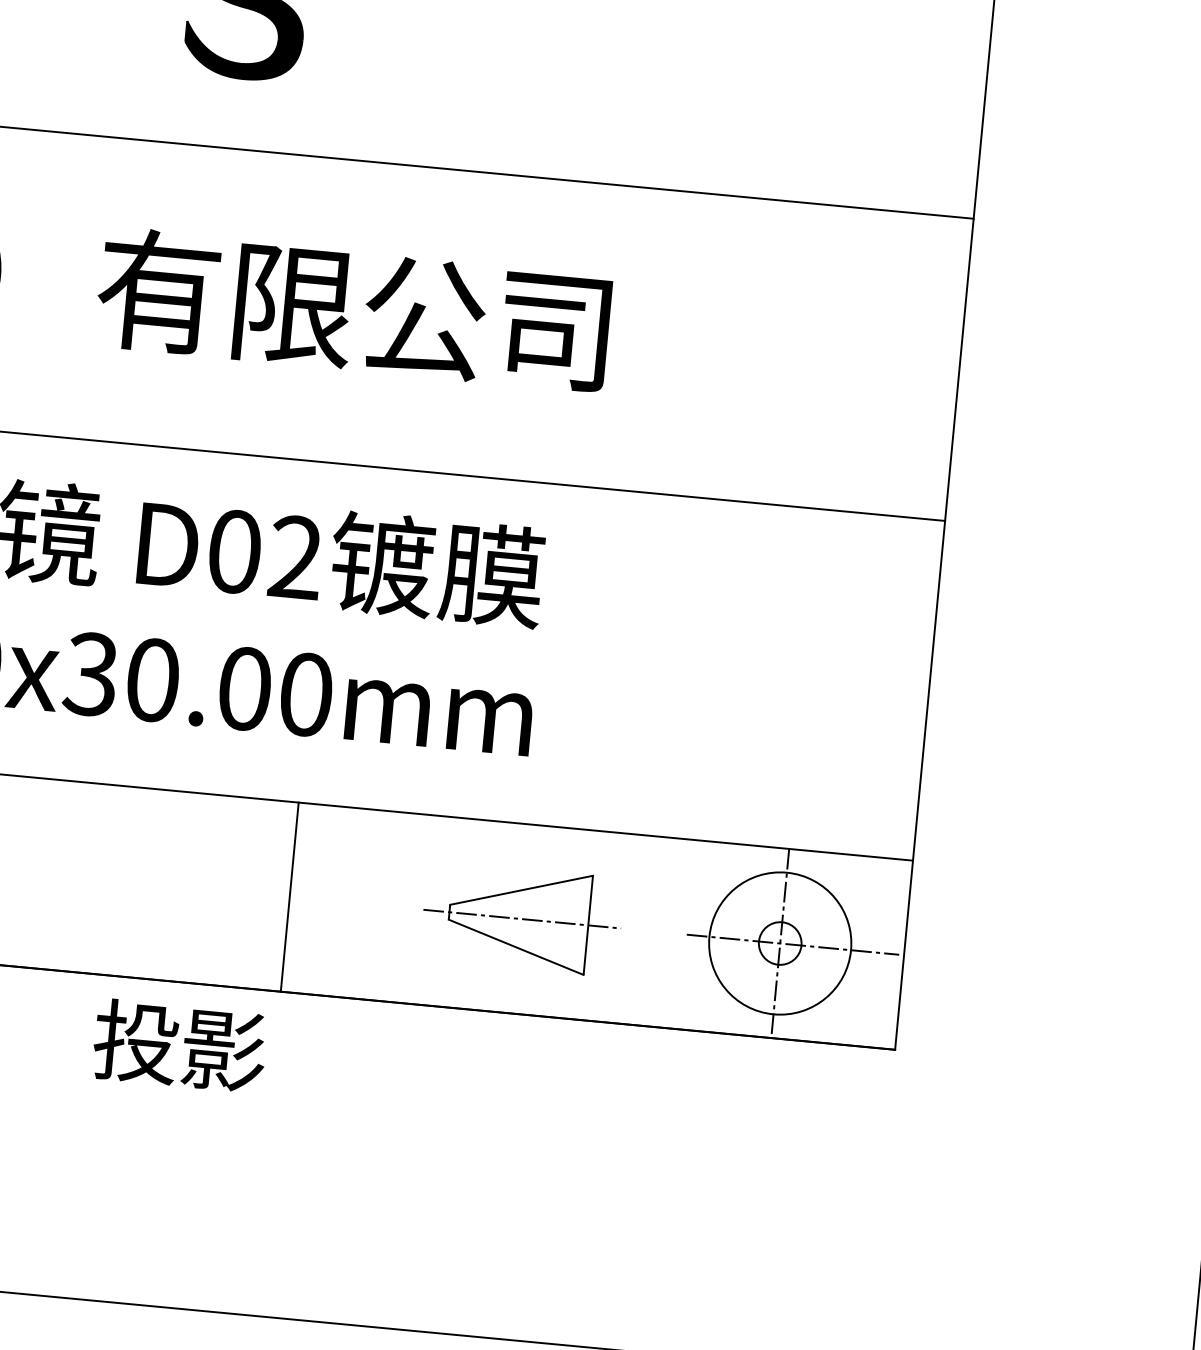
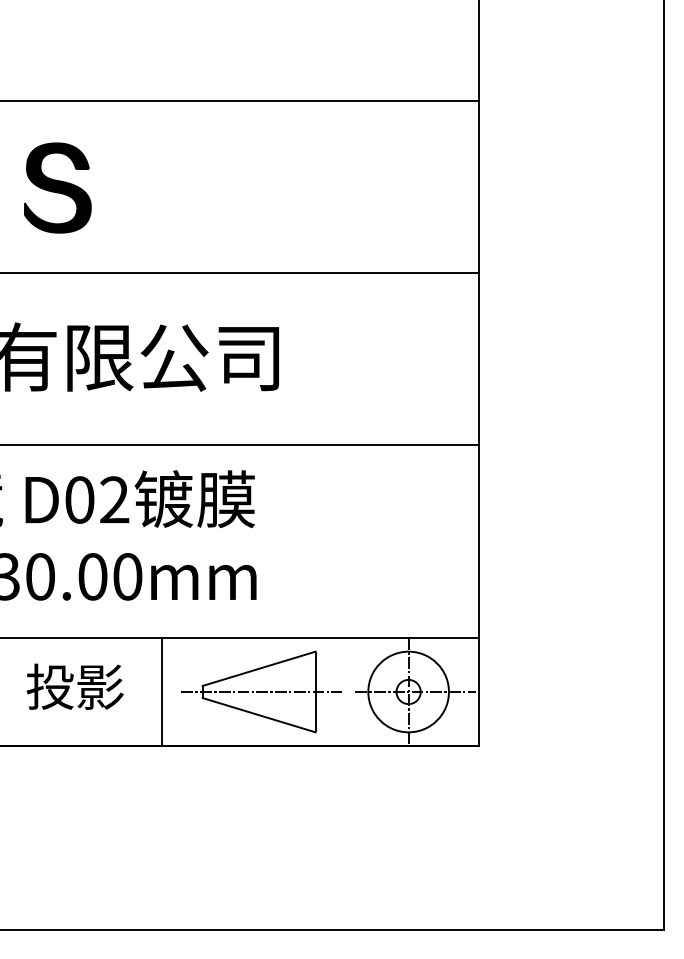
line: (290, 896) -> (162, 691), moved
part: (521, 918) -> (261, 691), size x1.43
text: (178, 1045) -> (74, 686), moved

